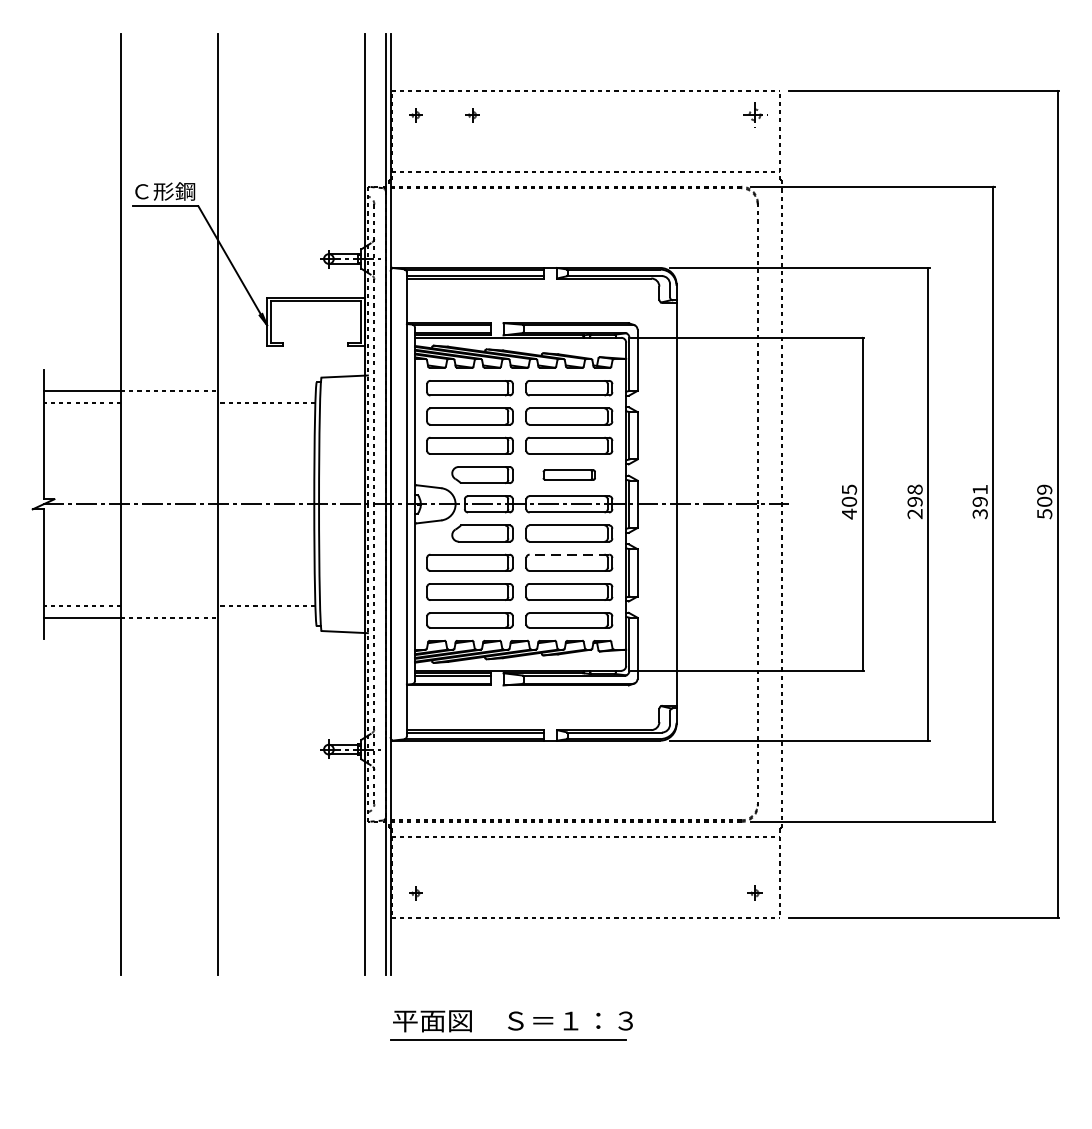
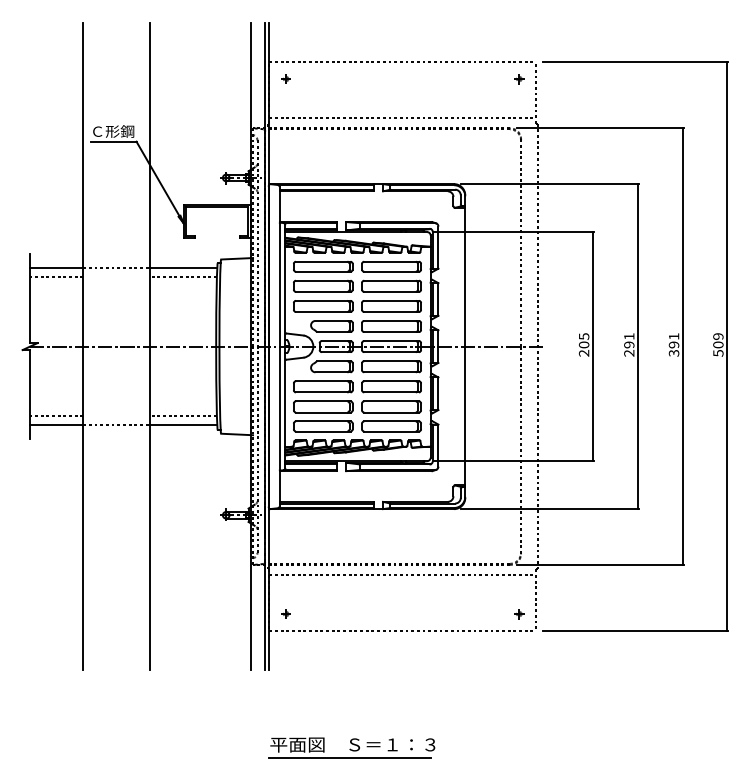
part: (471, 114) -> (324, 78), removed
part: (755, 115) -> (519, 79), size x0.62
line: (266, 390) -> (183, 268), added
part: (569, 475) -> (391, 326), size x1.67
text: (915, 489) -> (629, 336), 298 -> 291
text: (848, 514) -> (583, 353), 405 -> 205
line: (569, 555) -> (391, 381), dashed -> solid
line: (266, 617) -> (183, 424), added
part: (511, 1024) -> (351, 747), moved

